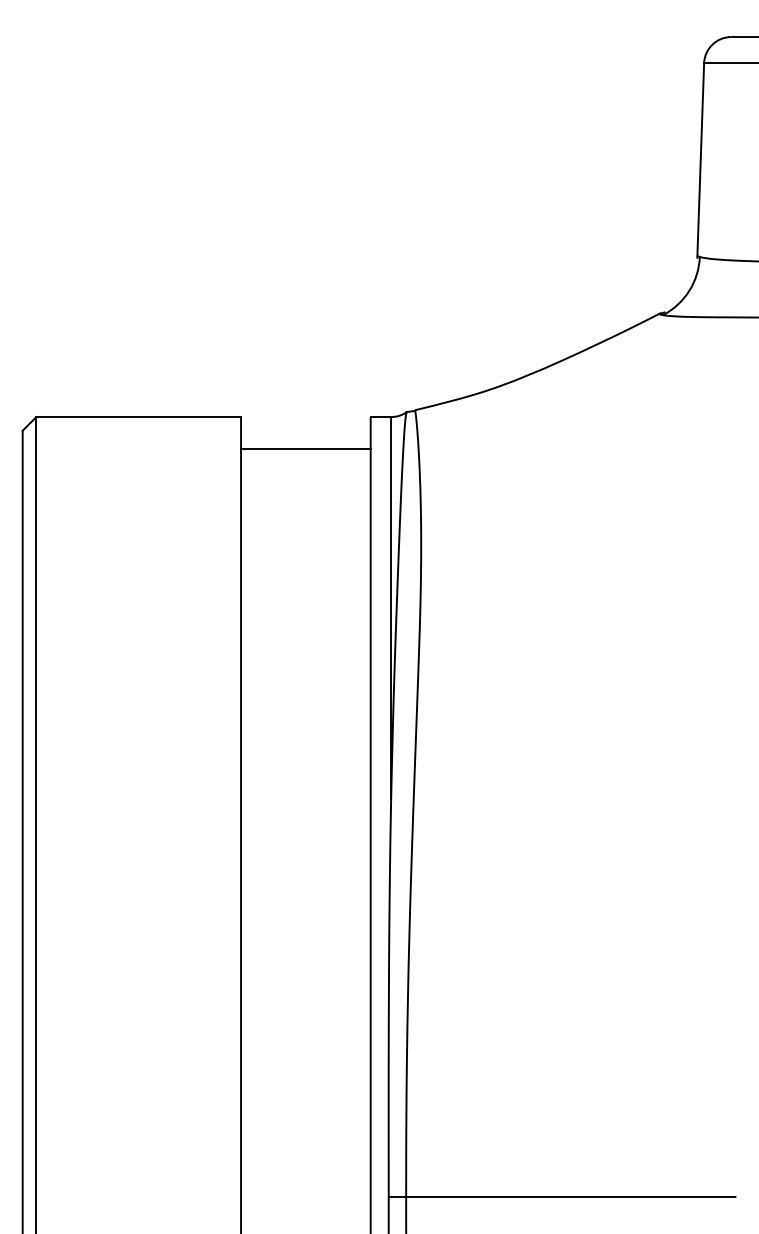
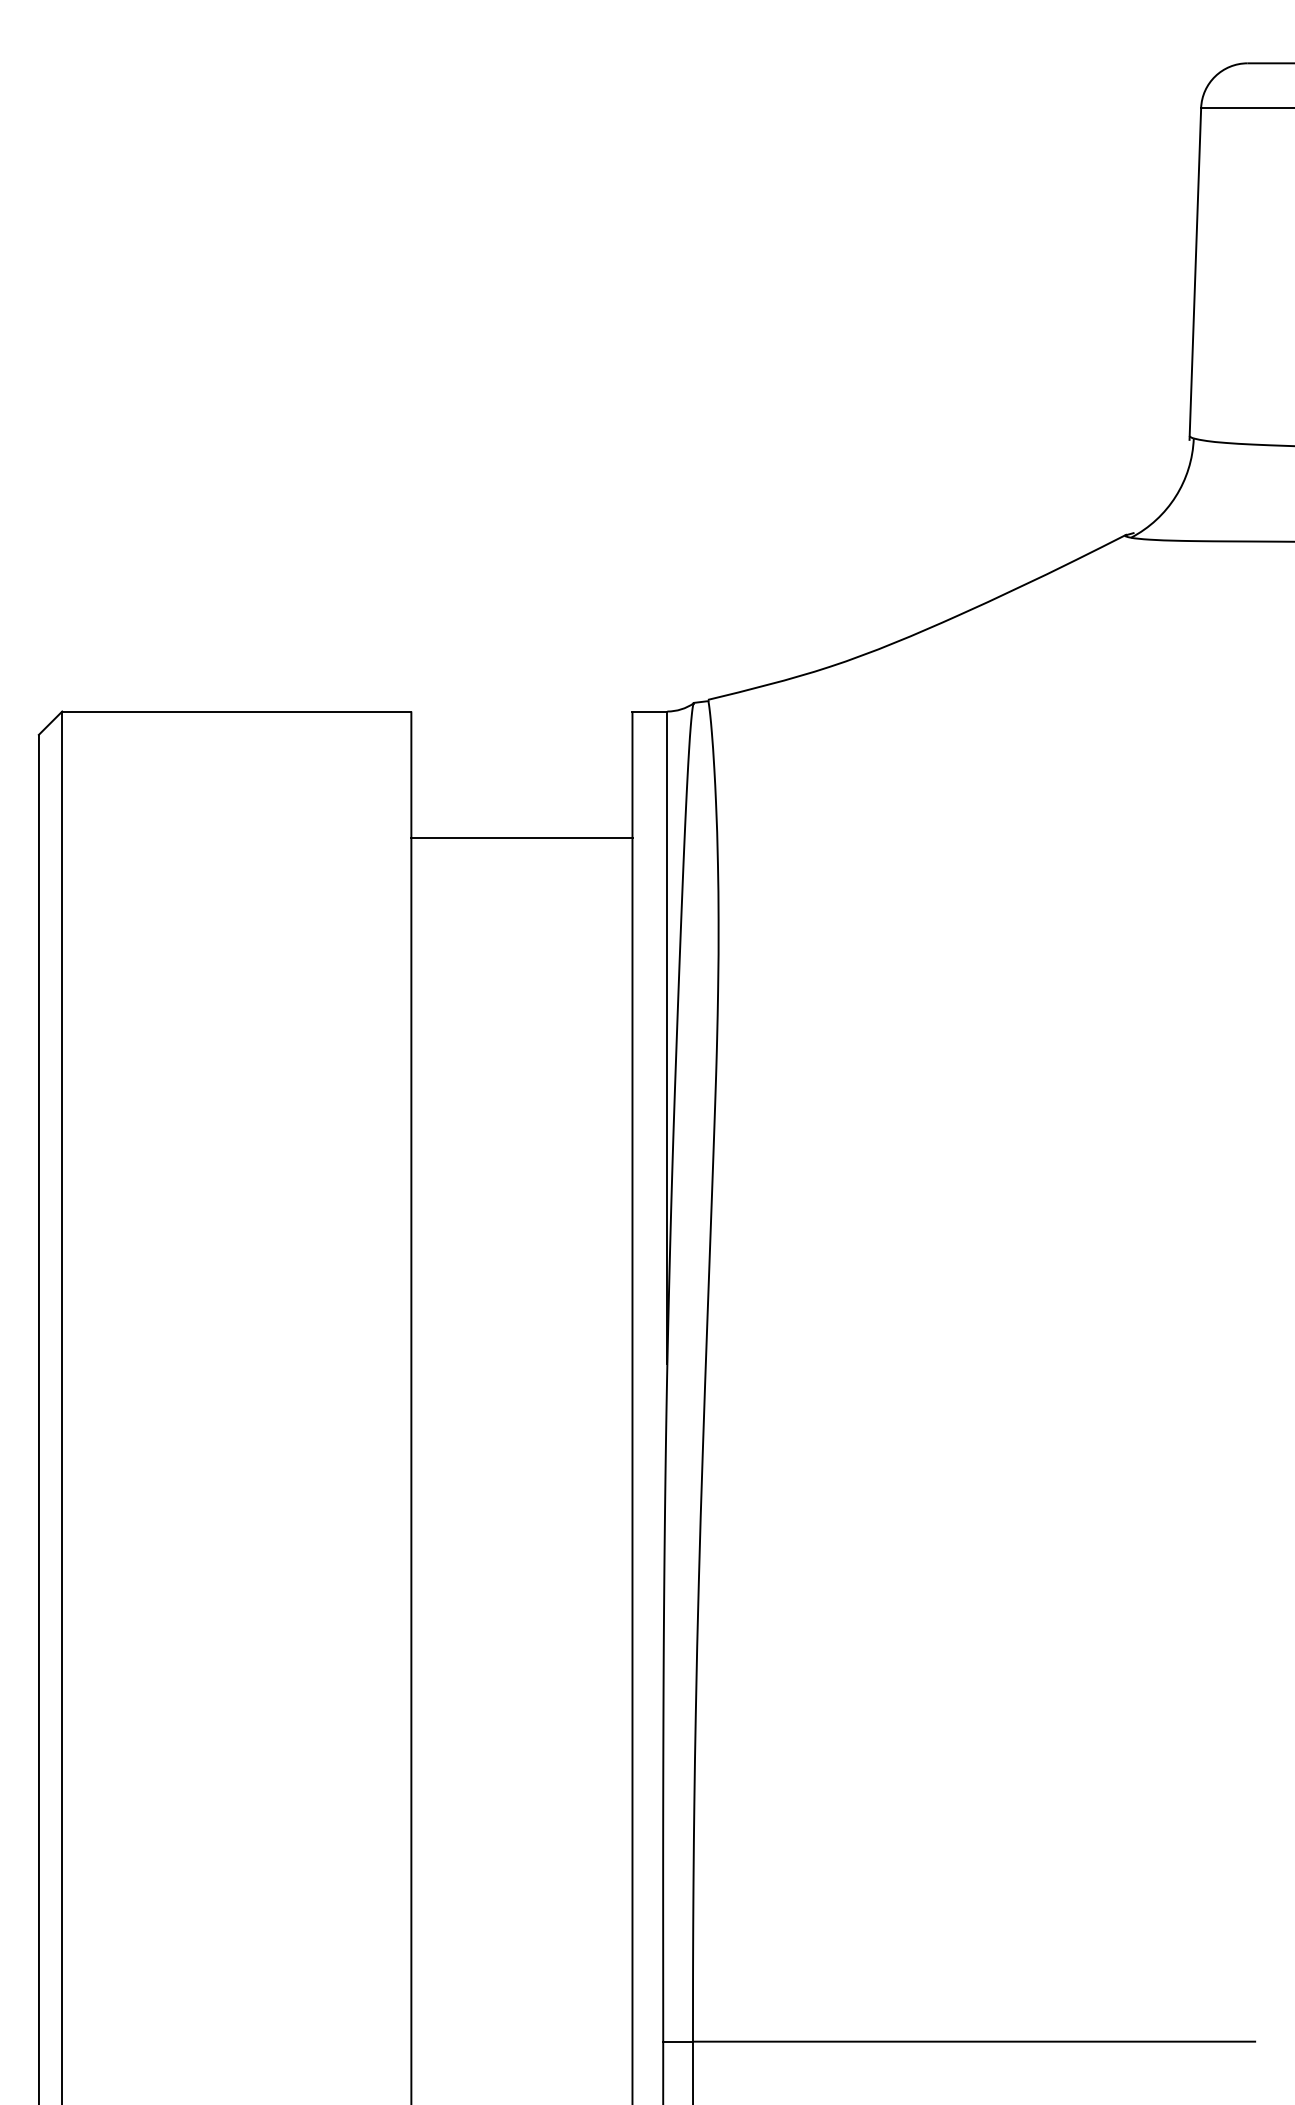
line: (305, 449) -> (521, 838), moved

